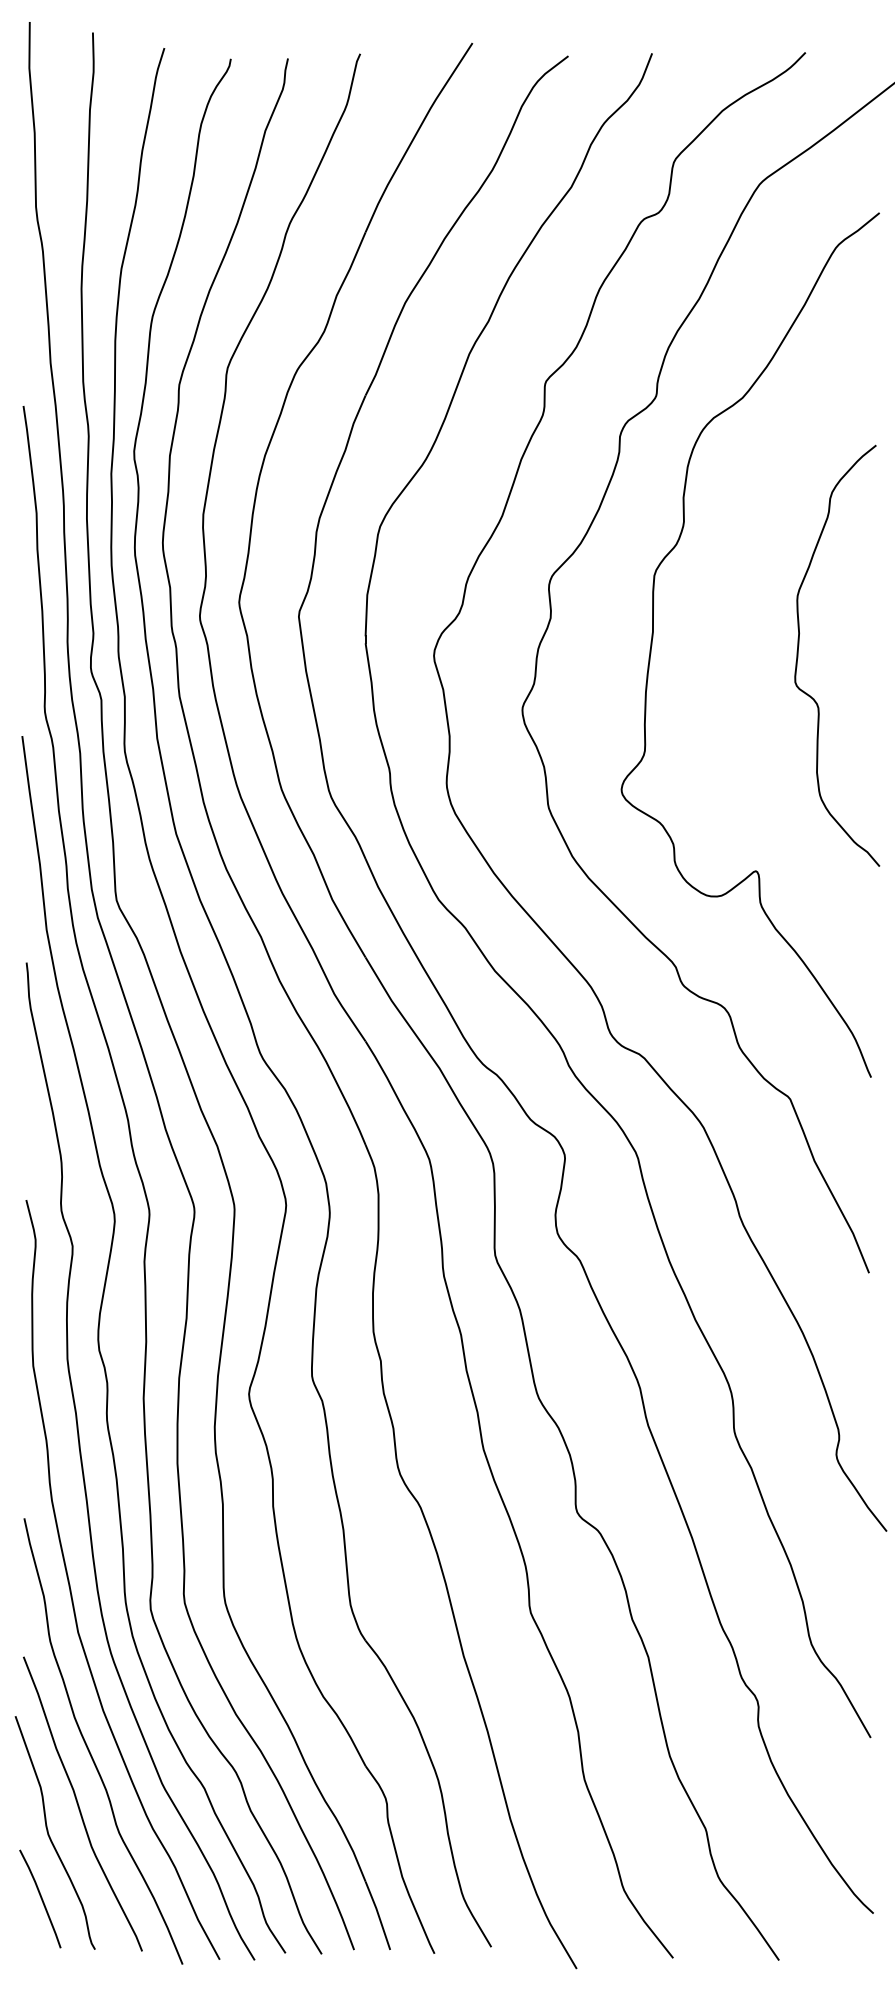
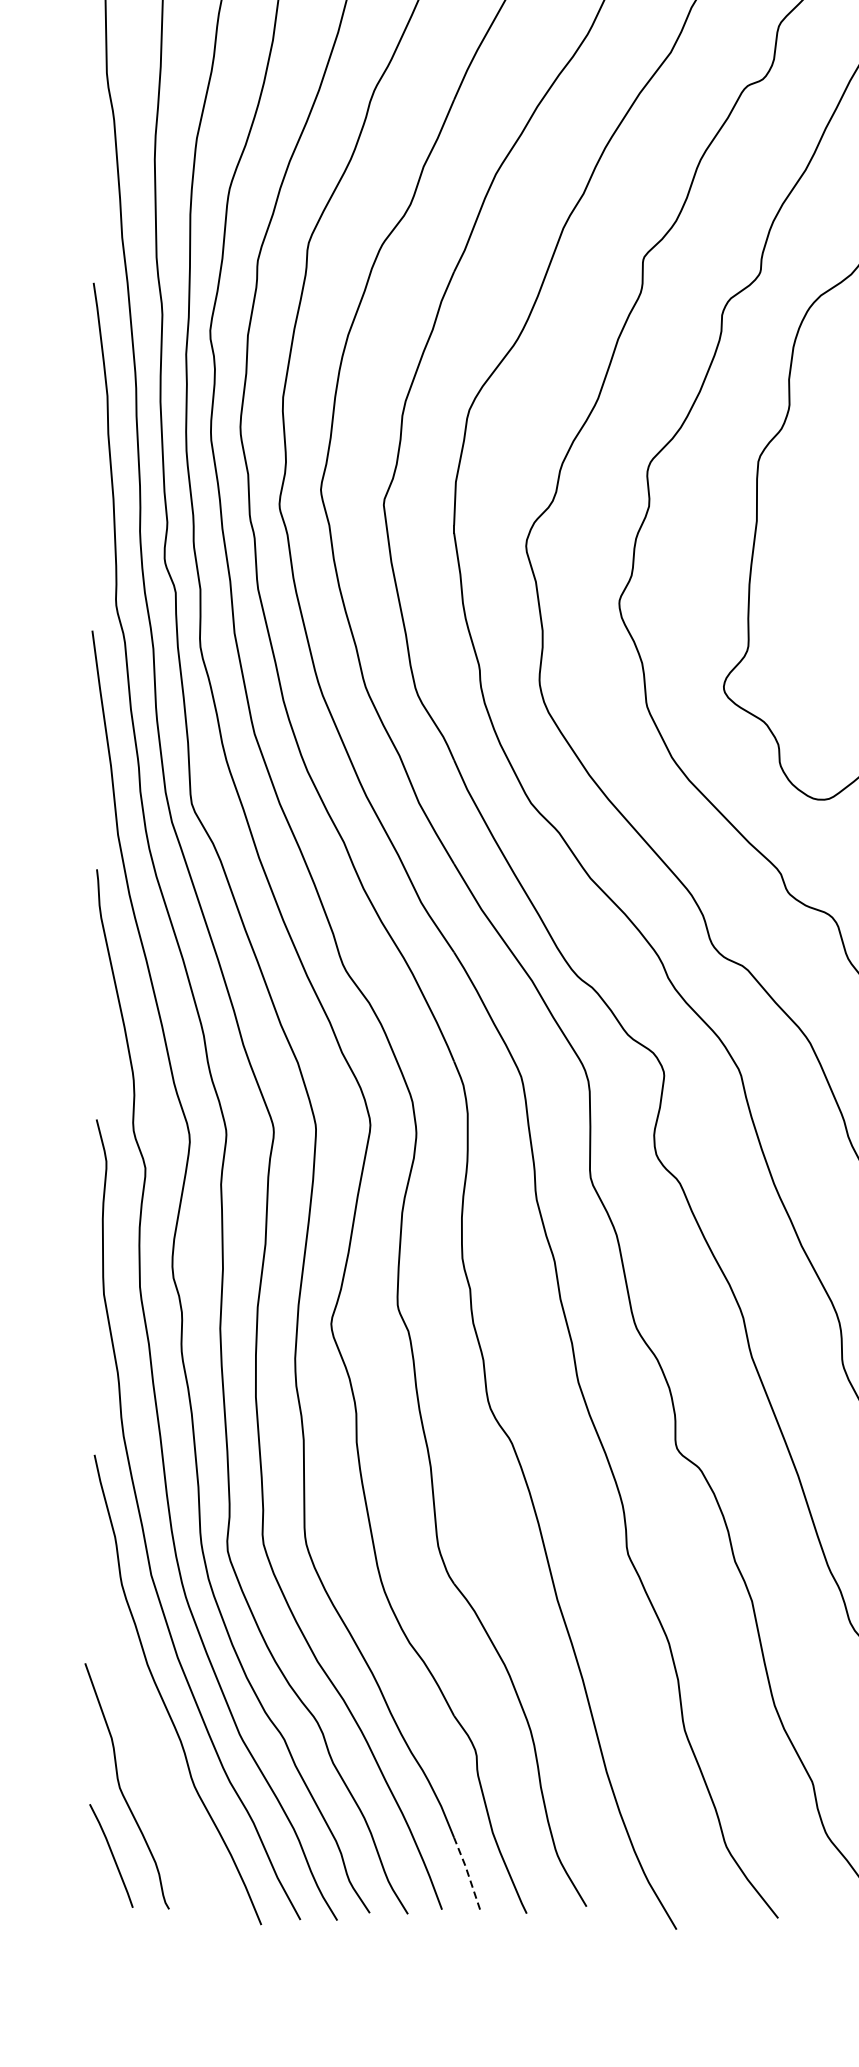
curve: (79, 1805) -> (152, 1757), removed
line: (378, 1915) -> (467, 1873), solid -> dashed

